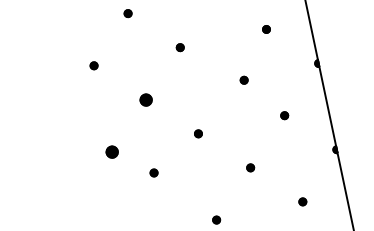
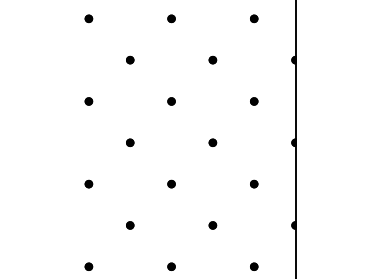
part: (243, 80) -> (212, 142), moved
part: (146, 99) -> (130, 142), size x0.62
part: (111, 151) -> (88, 183), size x0.62
part: (154, 172) -> (130, 225), moved

